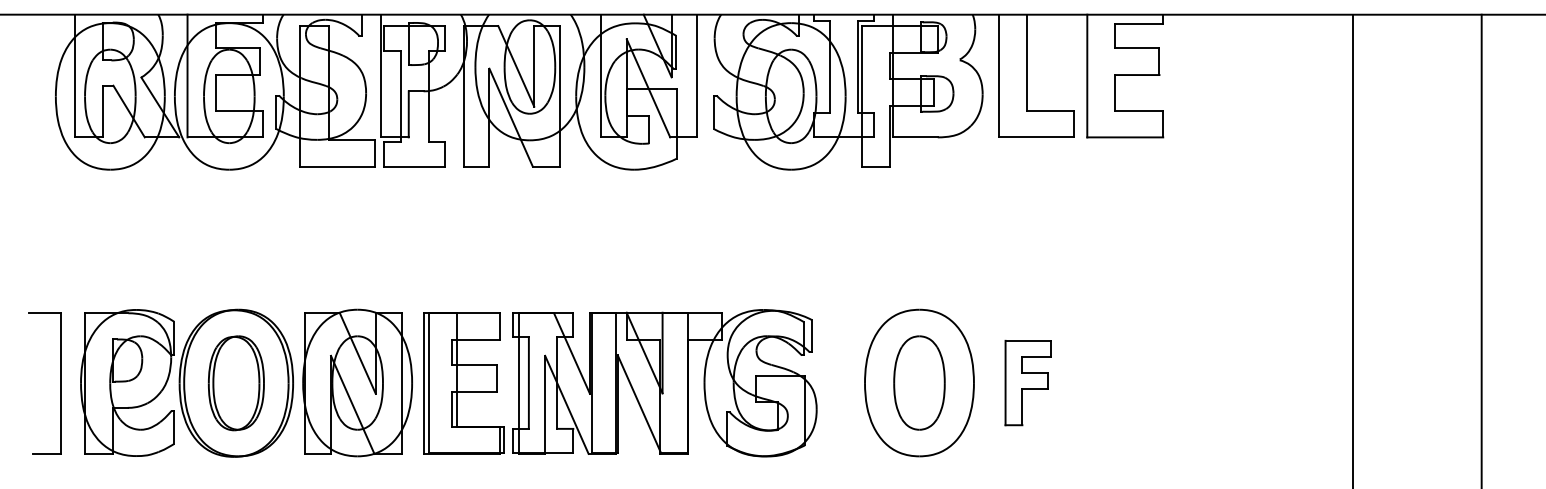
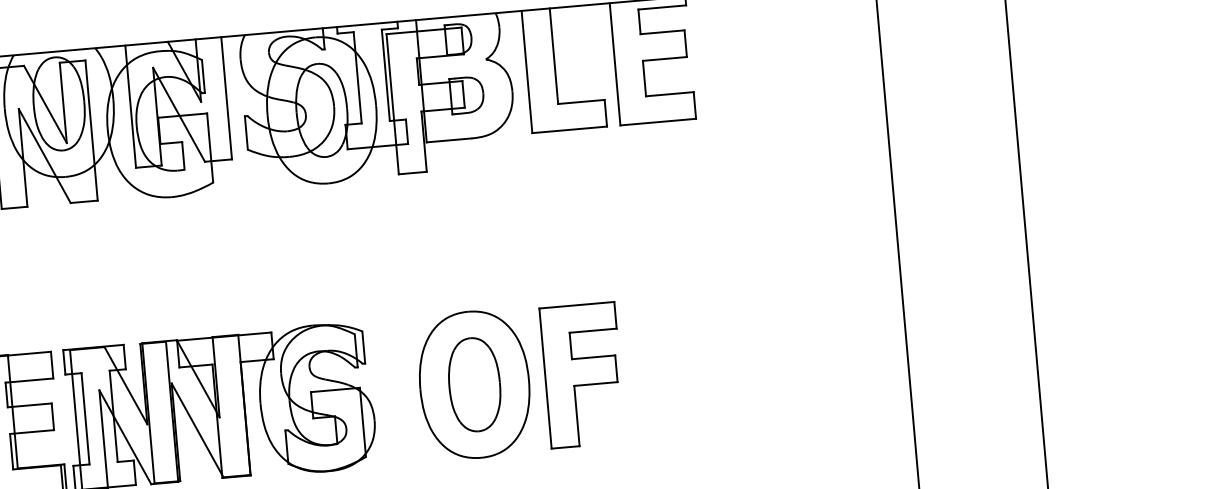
part: (1027, 382) -> (582, 374), size x1.67

